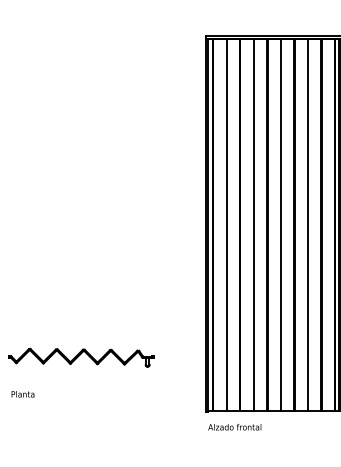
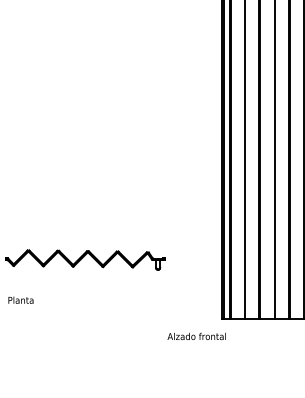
text: (234, 427) -> (196, 336), moved

